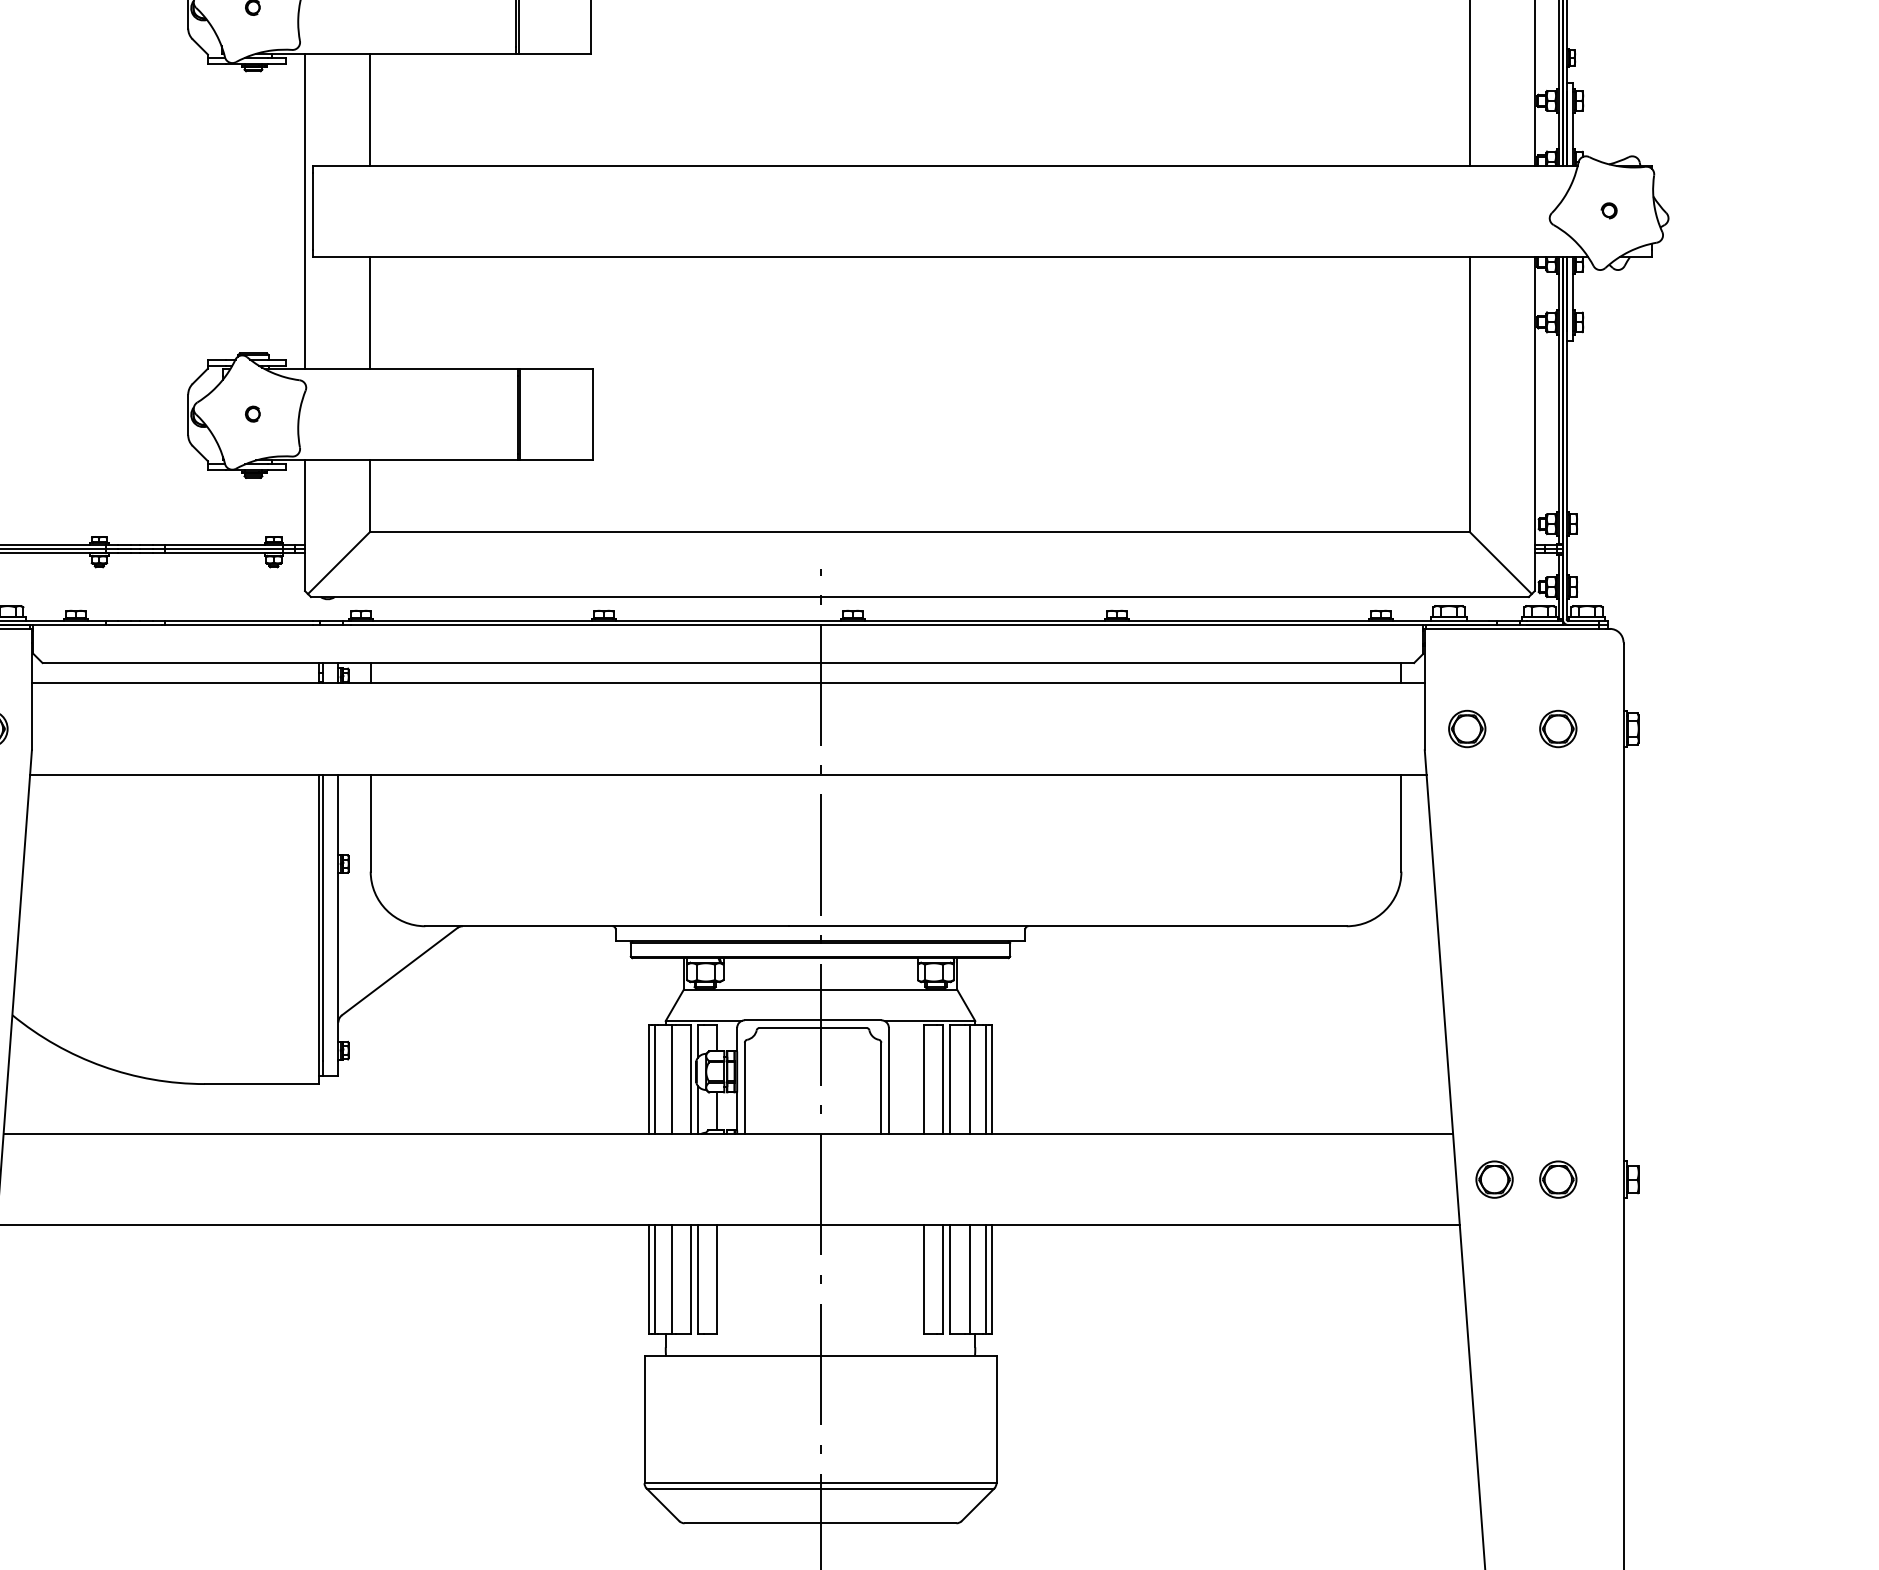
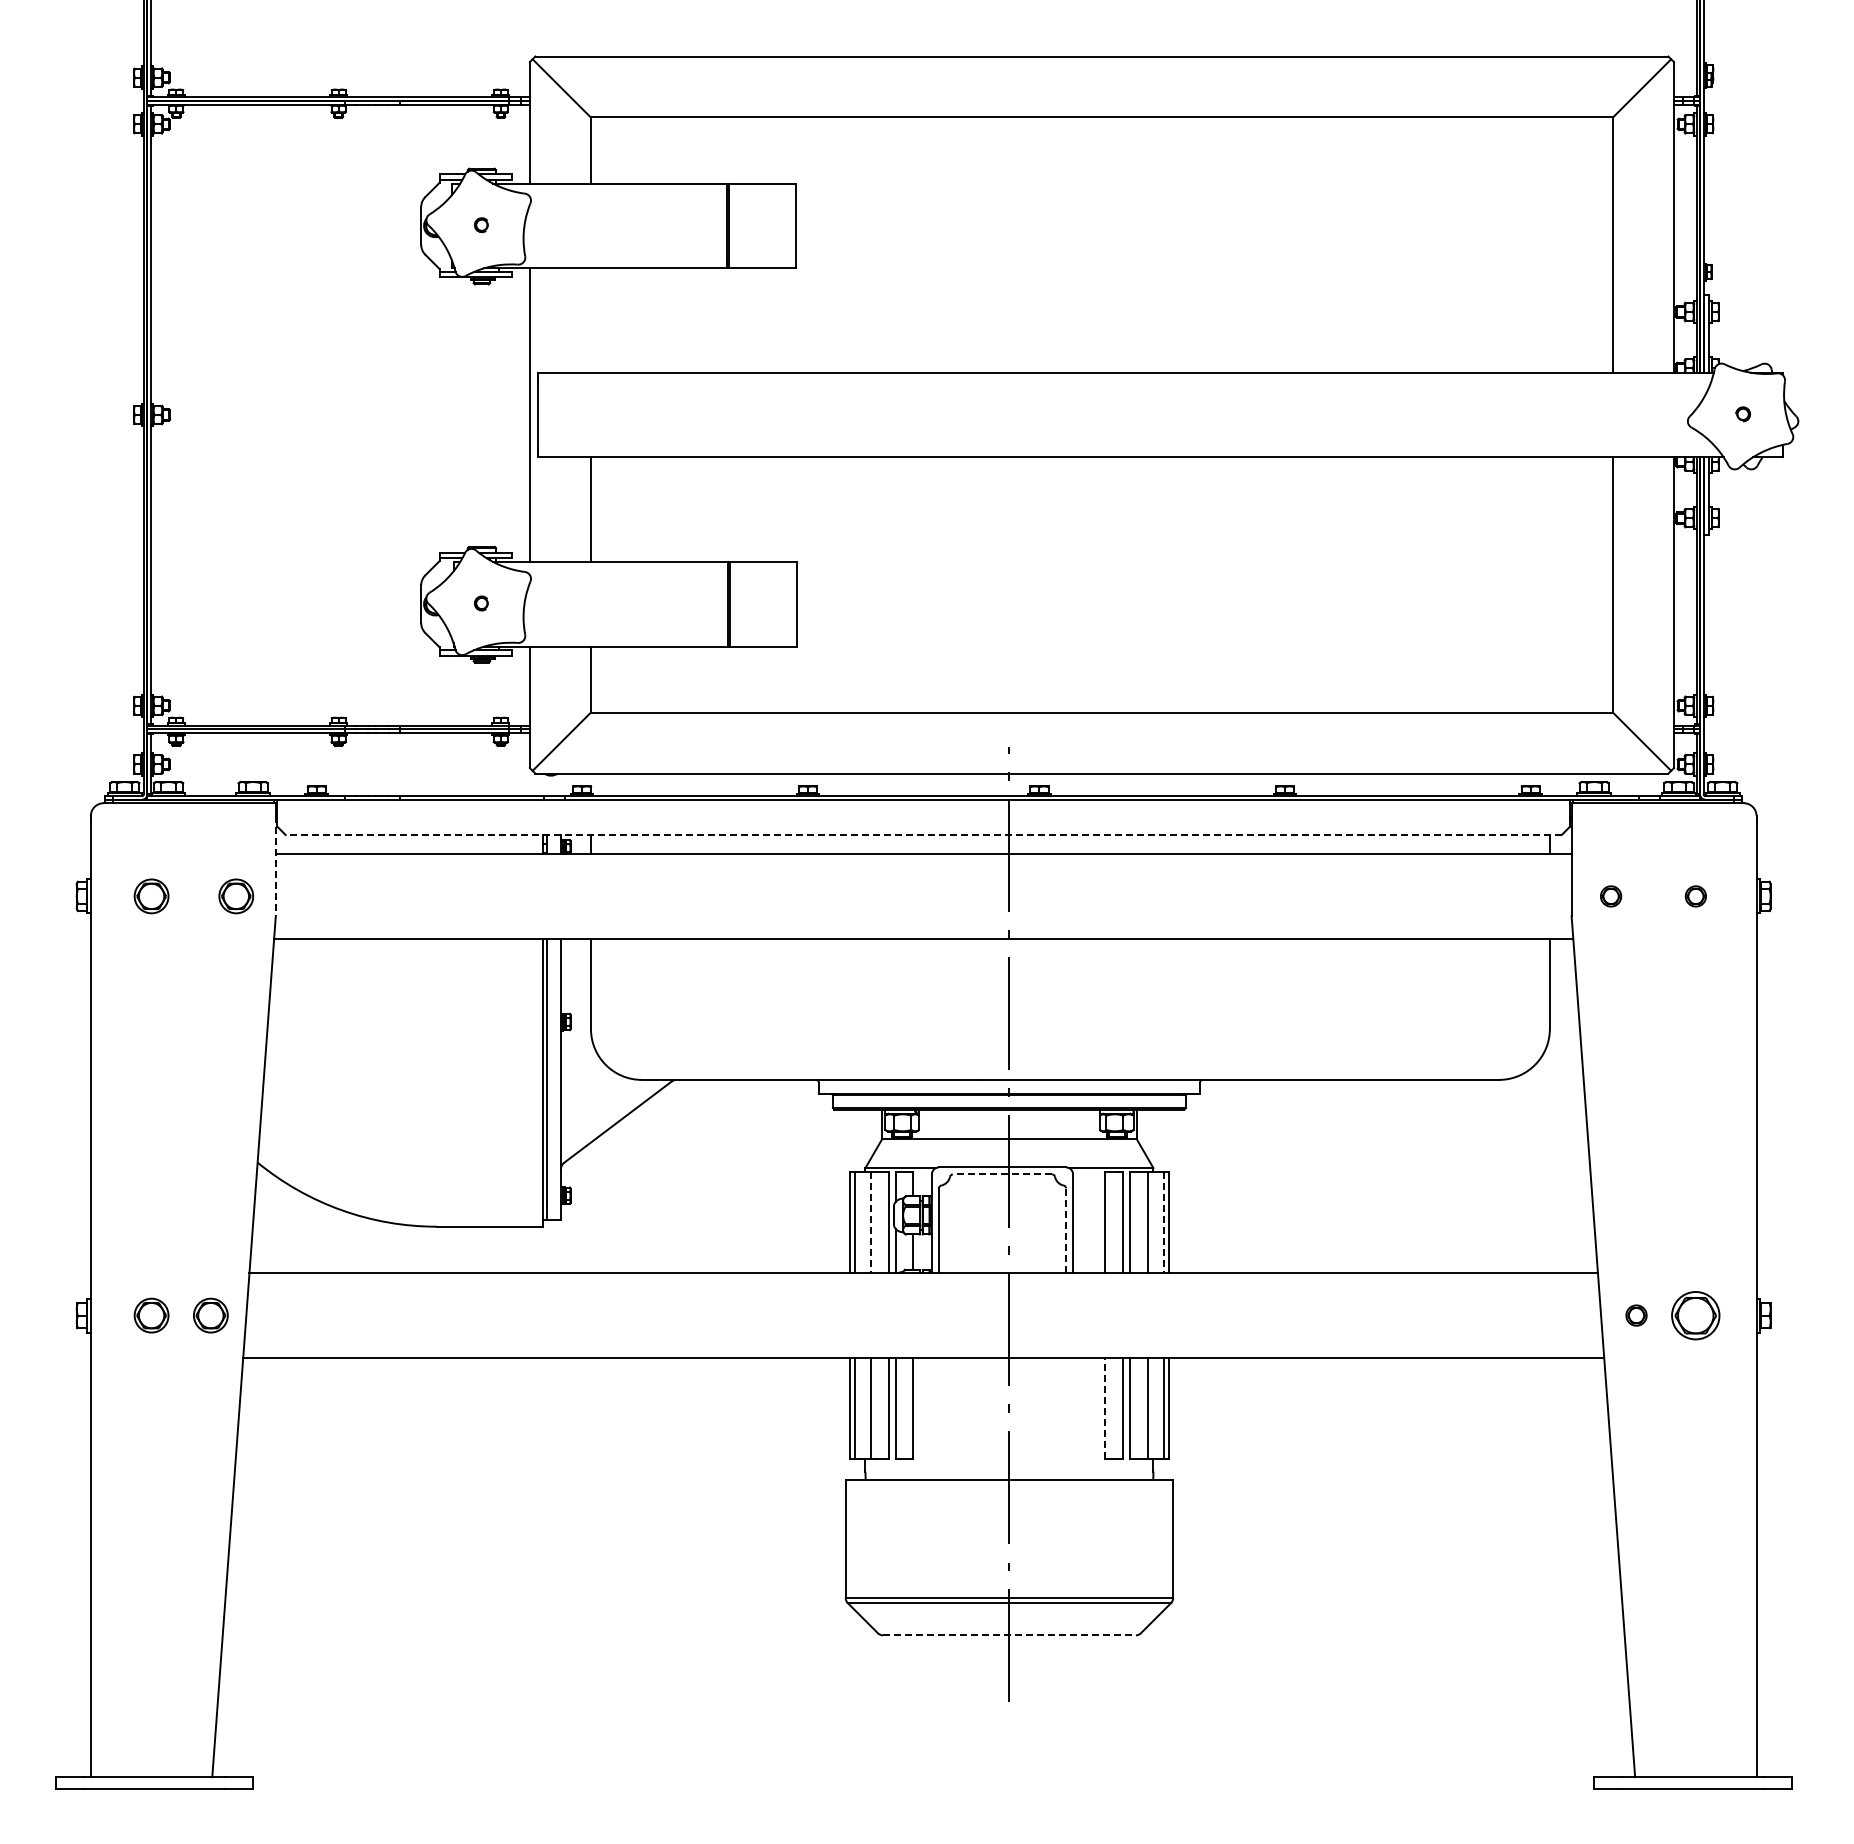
line: (370, 109) -> (590, 320), removed
line: (728, 663) -> (923, 835), solid -> dashed
line: (31, 696) -> (275, 866), solid -> dashed
part: (1466, 729) -> (1610, 896), size x0.6
part: (1557, 729) -> (1695, 896), size x0.6
line: (813, 1027) -> (1002, 1174), solid -> dashed
line: (671, 1079) -> (870, 1222), solid -> dashed
line: (986, 1079) -> (1163, 1222), solid -> dashed
line: (881, 1088) -> (1066, 1230), solid -> dashed
part: (1494, 1179) -> (1636, 1315), size x0.6
part: (1557, 1179) -> (1695, 1315), size x1.4
line: (923, 1278) -> (1105, 1407), solid -> dashed
line: (820, 1523) -> (1009, 1635), solid -> dashed

